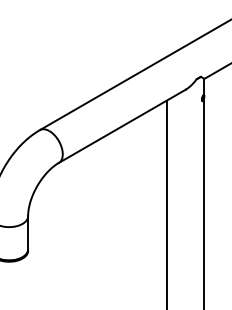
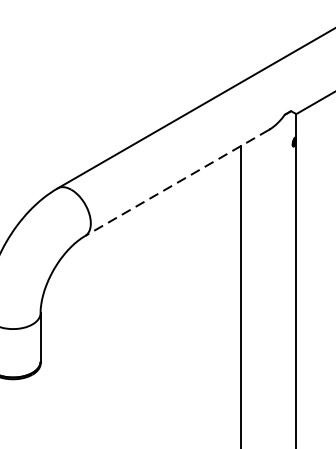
line: (121, 126) -> (175, 183), solid -> dashed

